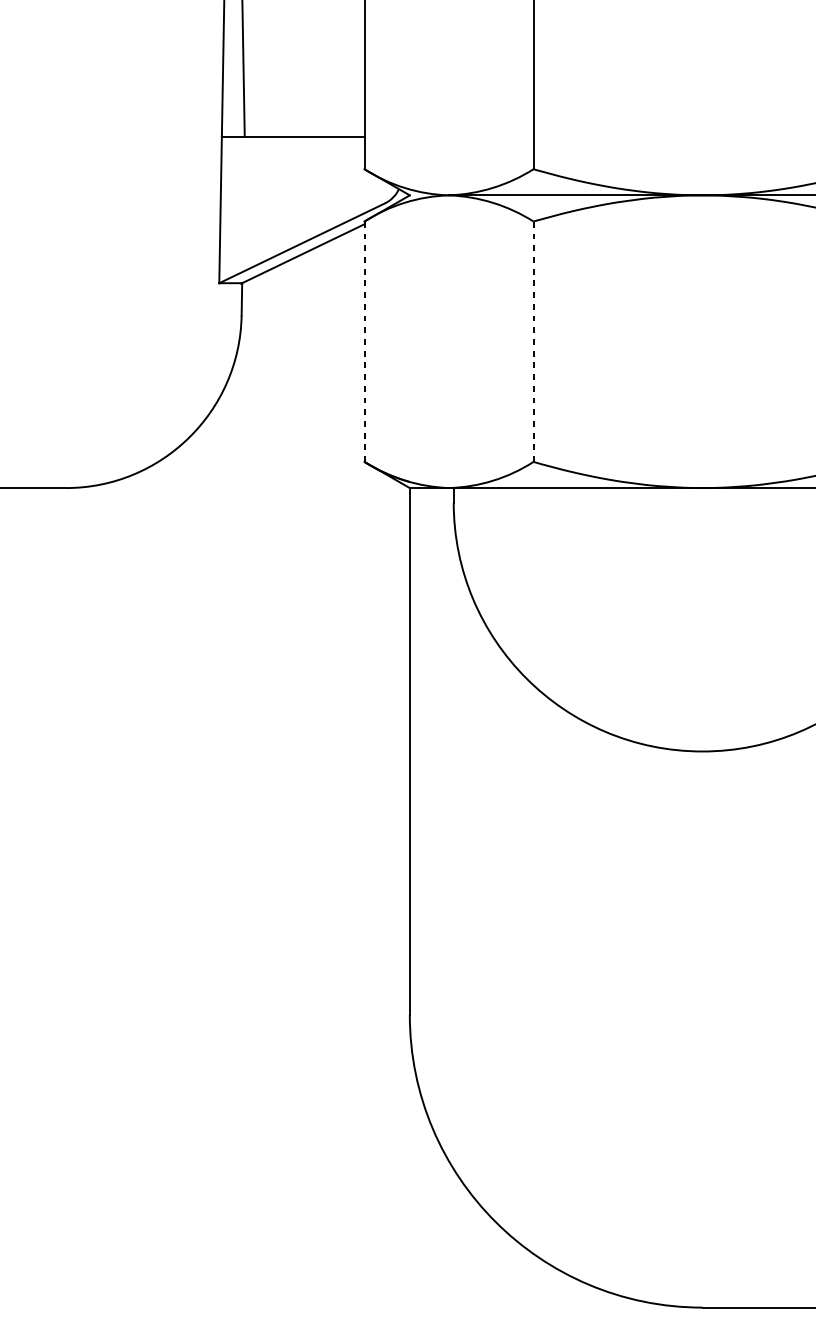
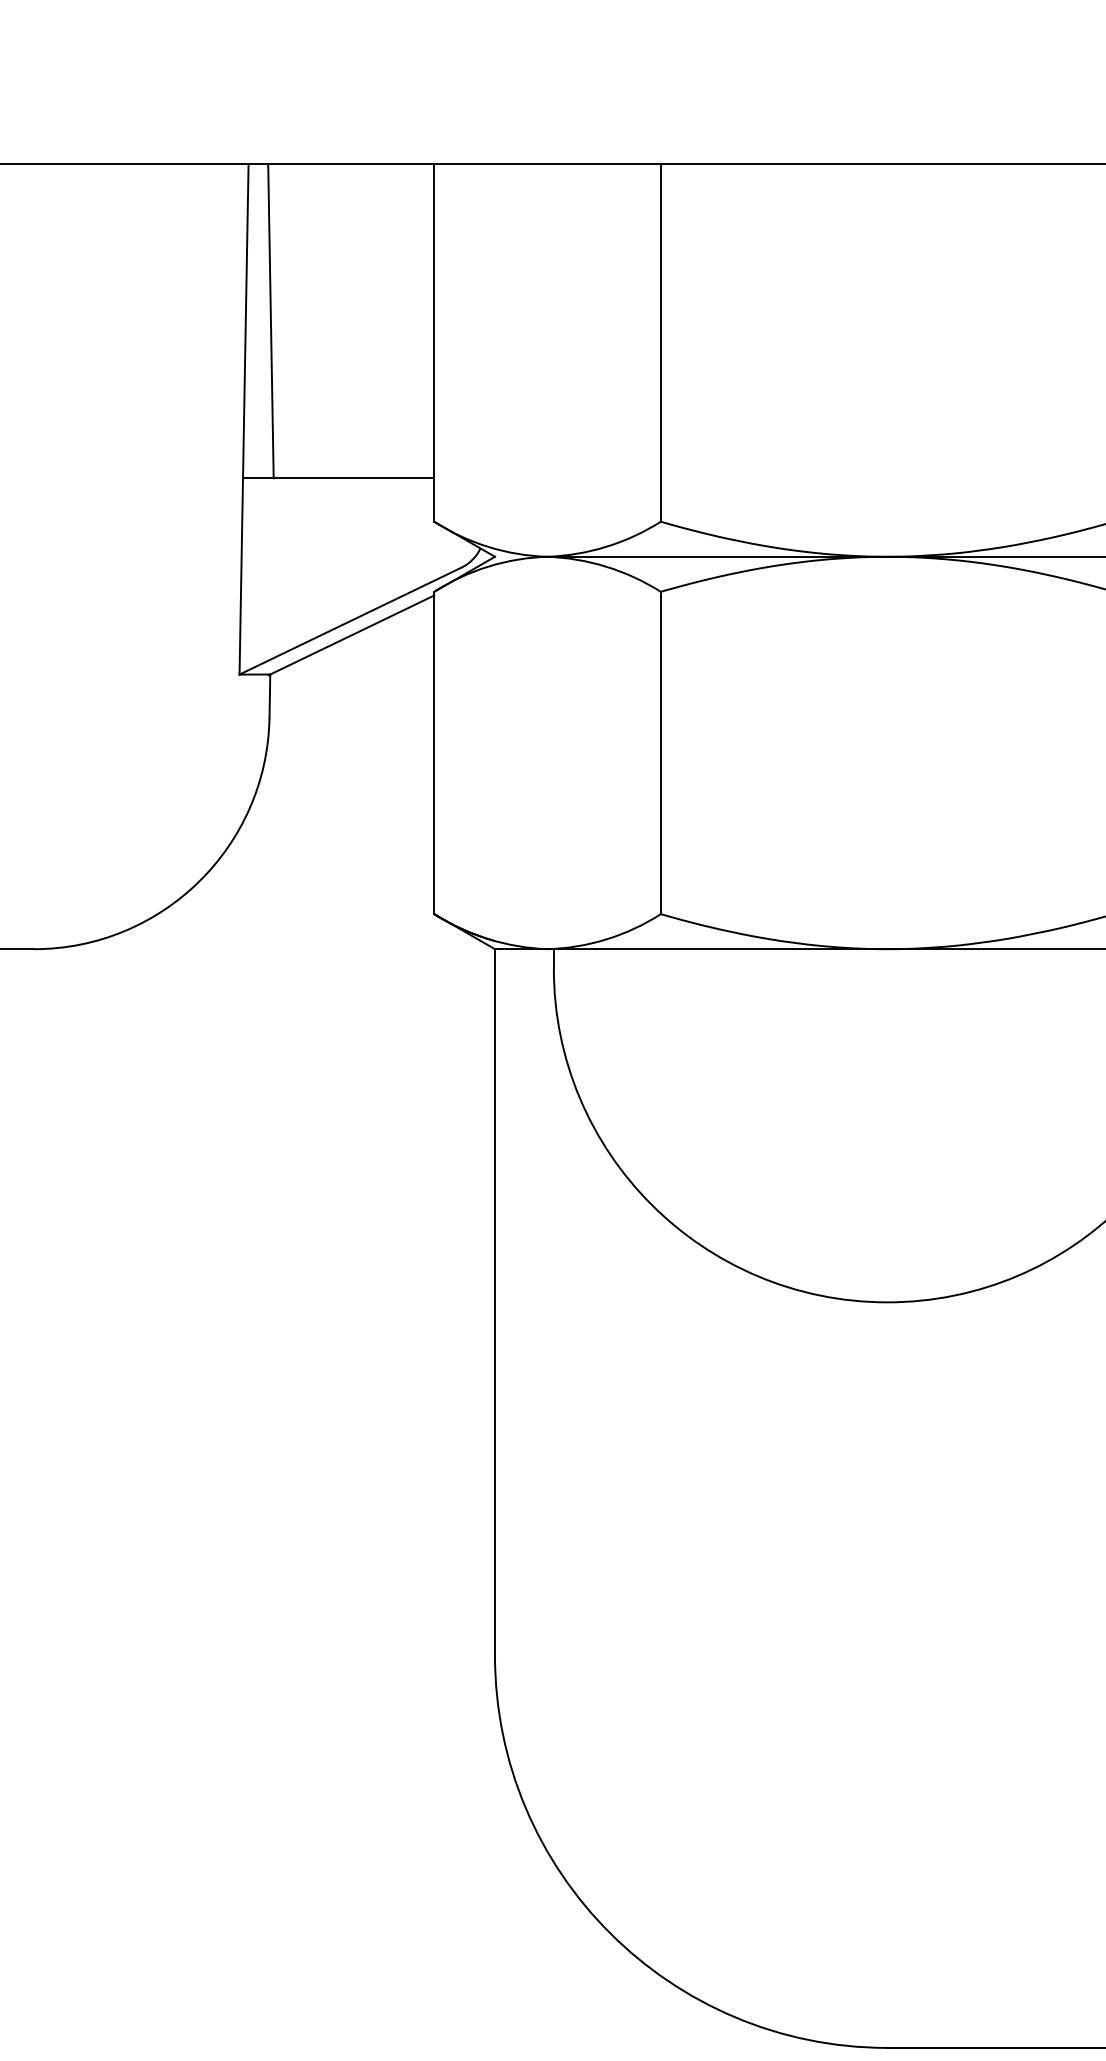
line: (364, 341) -> (434, 752), dashed -> solid
line: (533, 341) -> (660, 752), dashed -> solid

